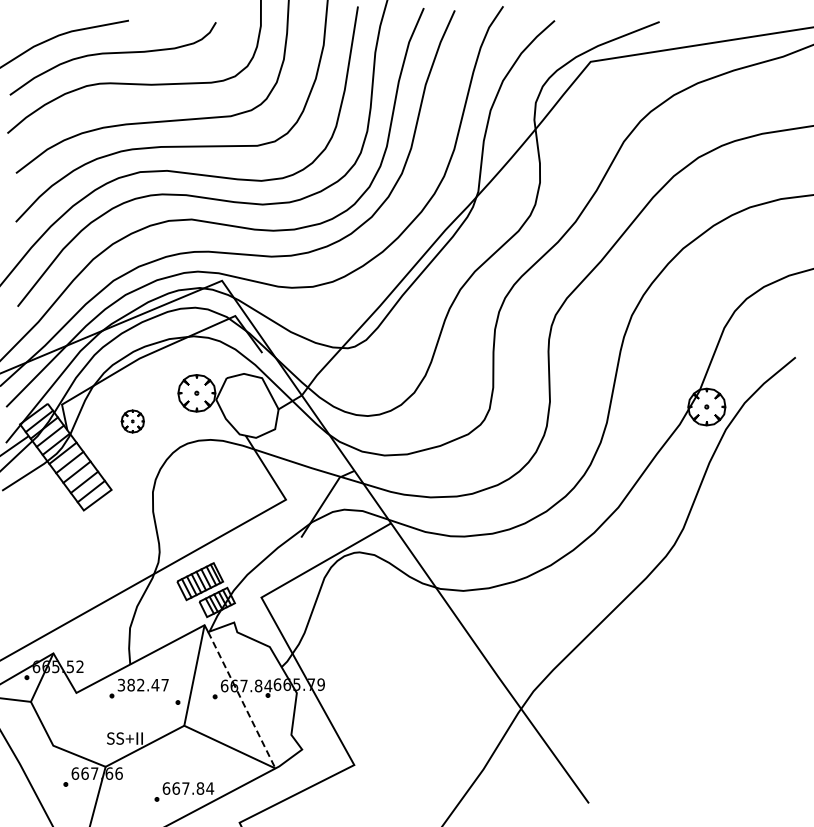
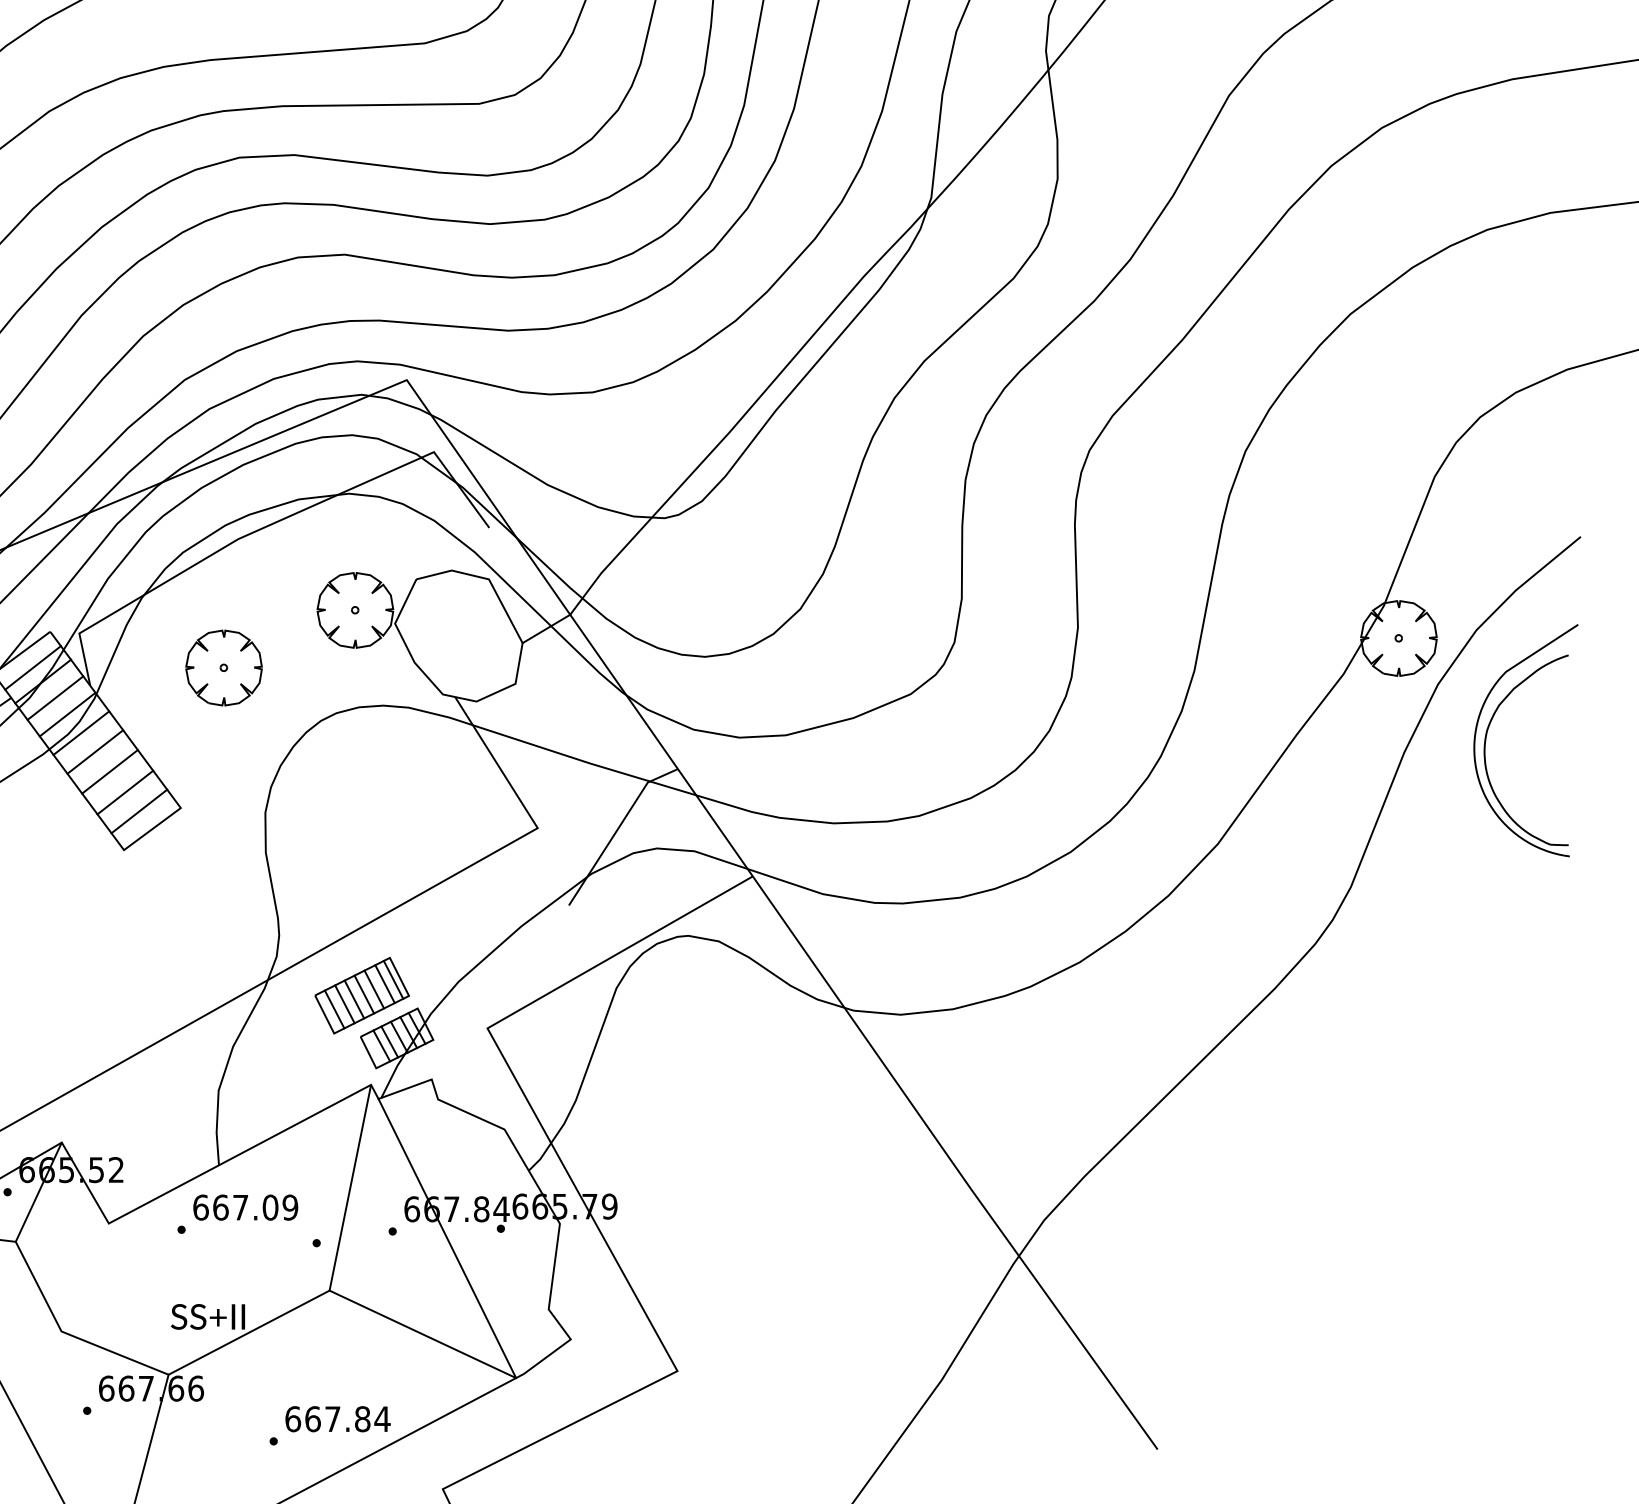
part: (132, 421) -> (223, 668), size x1.67
part: (751, 451) -> (1490, 729), added
text: (142, 684) -> (244, 1206), 382.47 -> 667.09
line: (242, 700) -> (448, 1238), dashed -> solid

